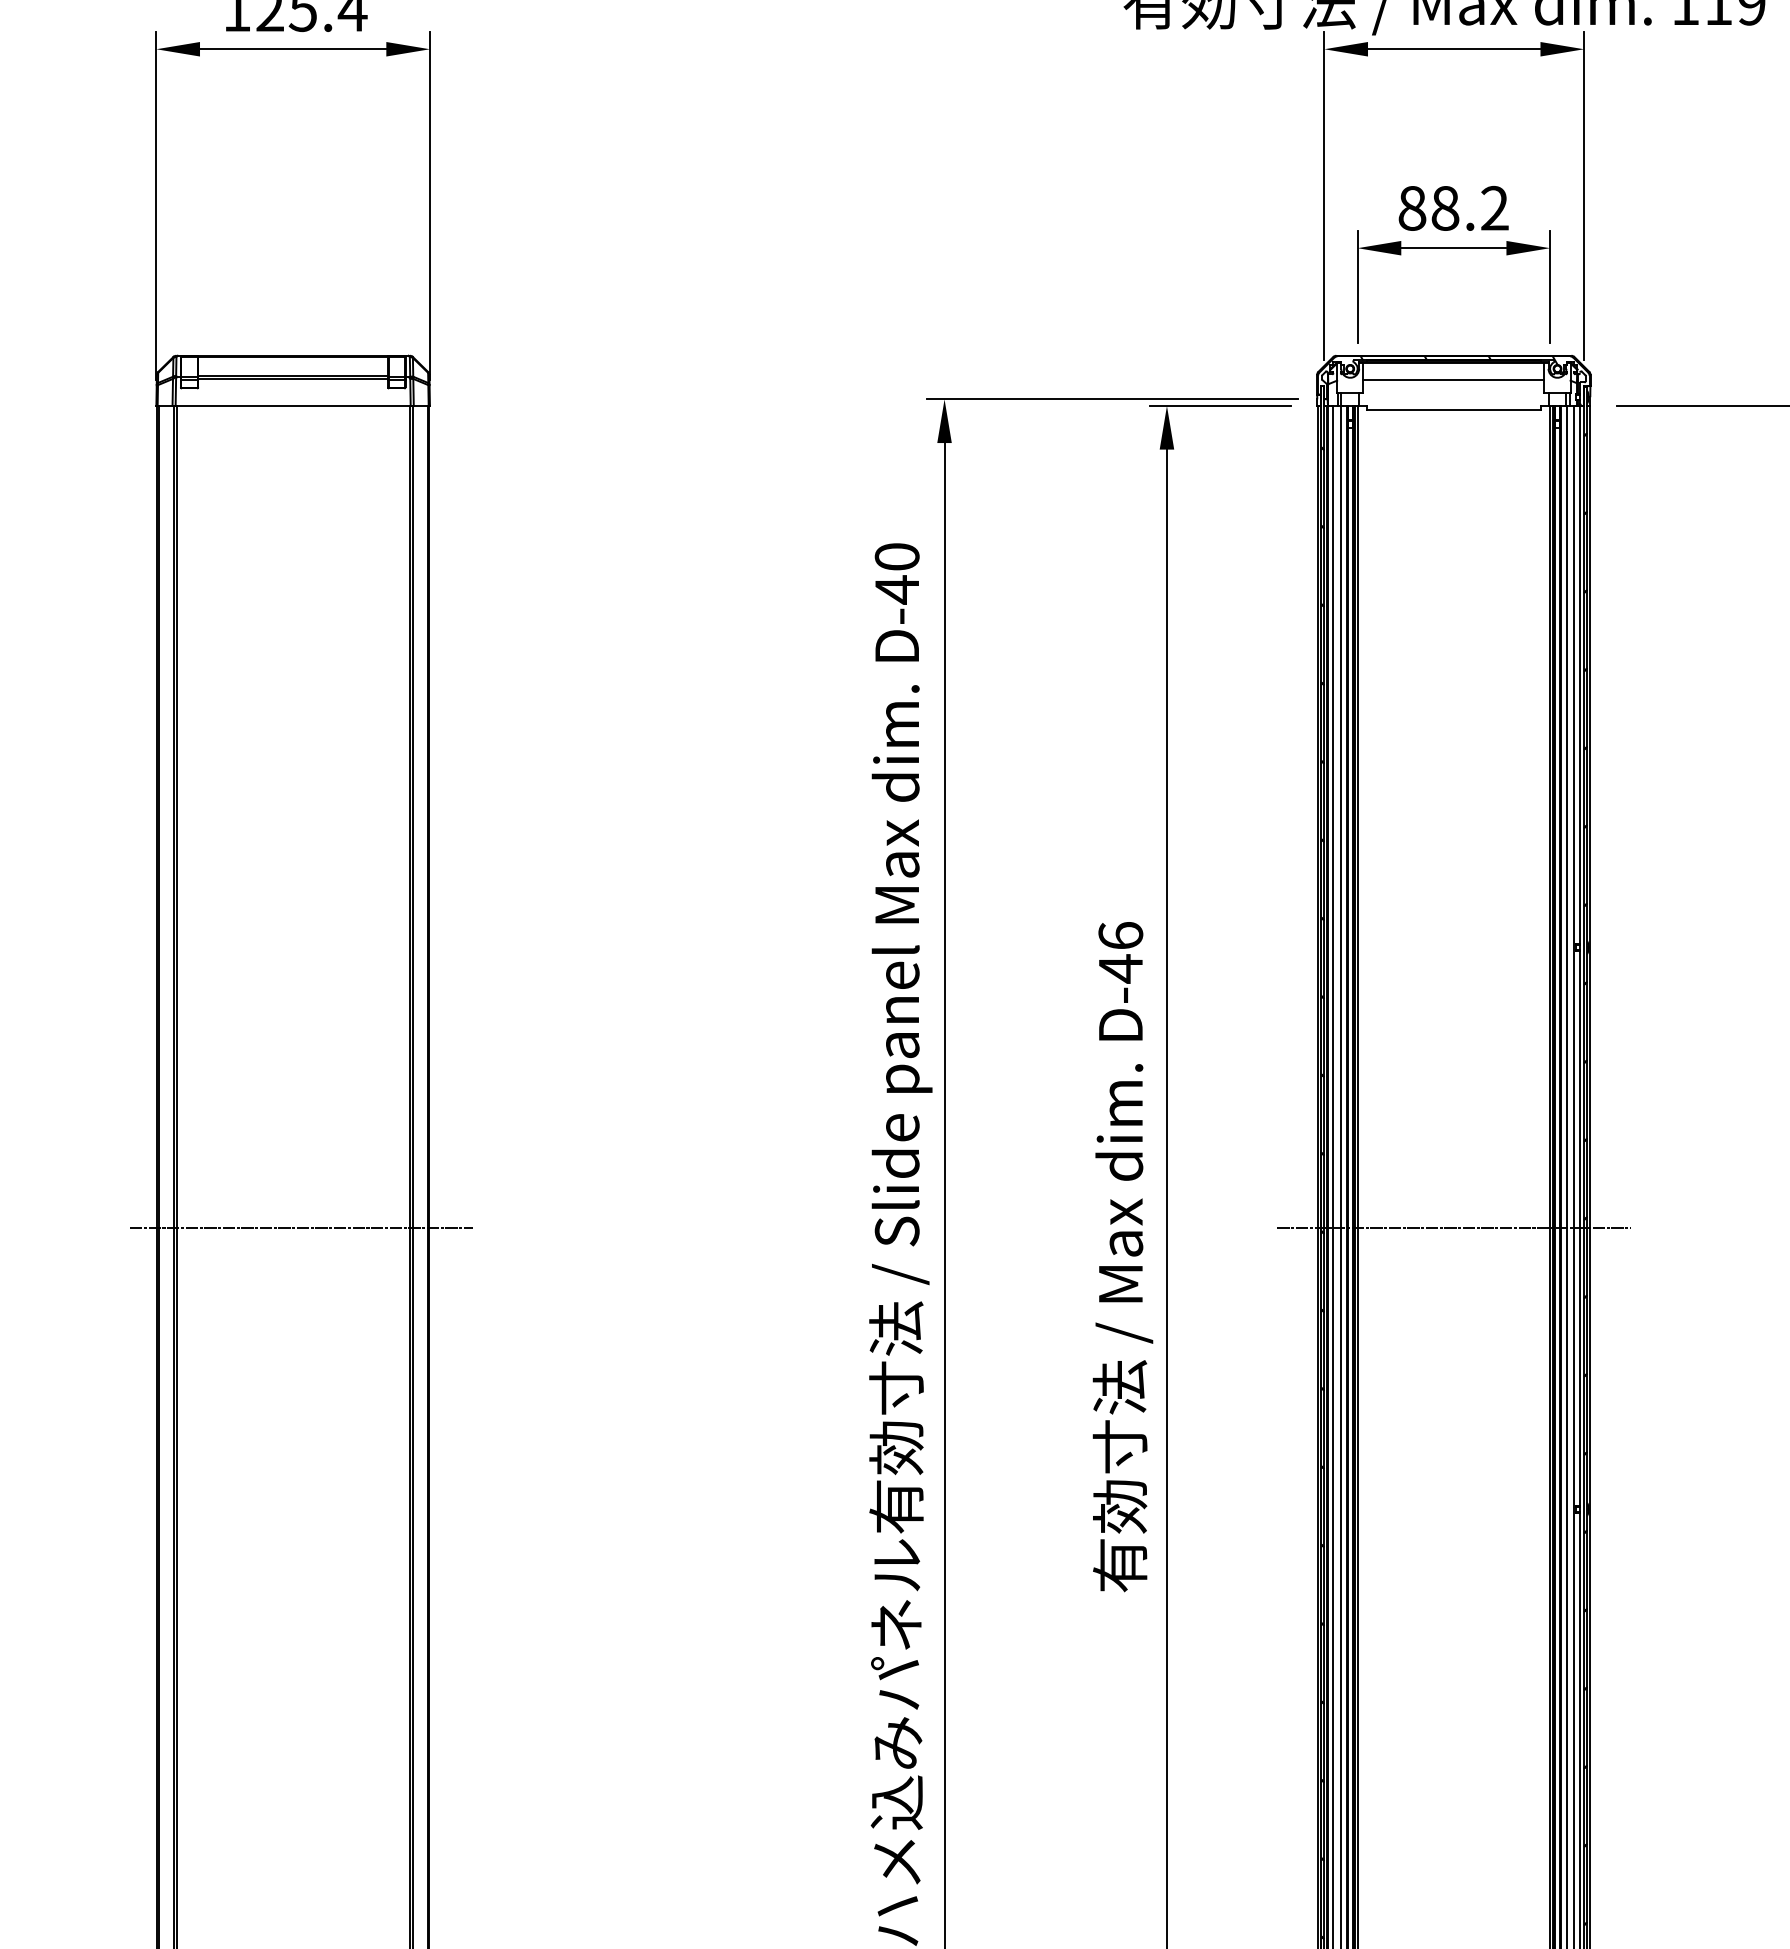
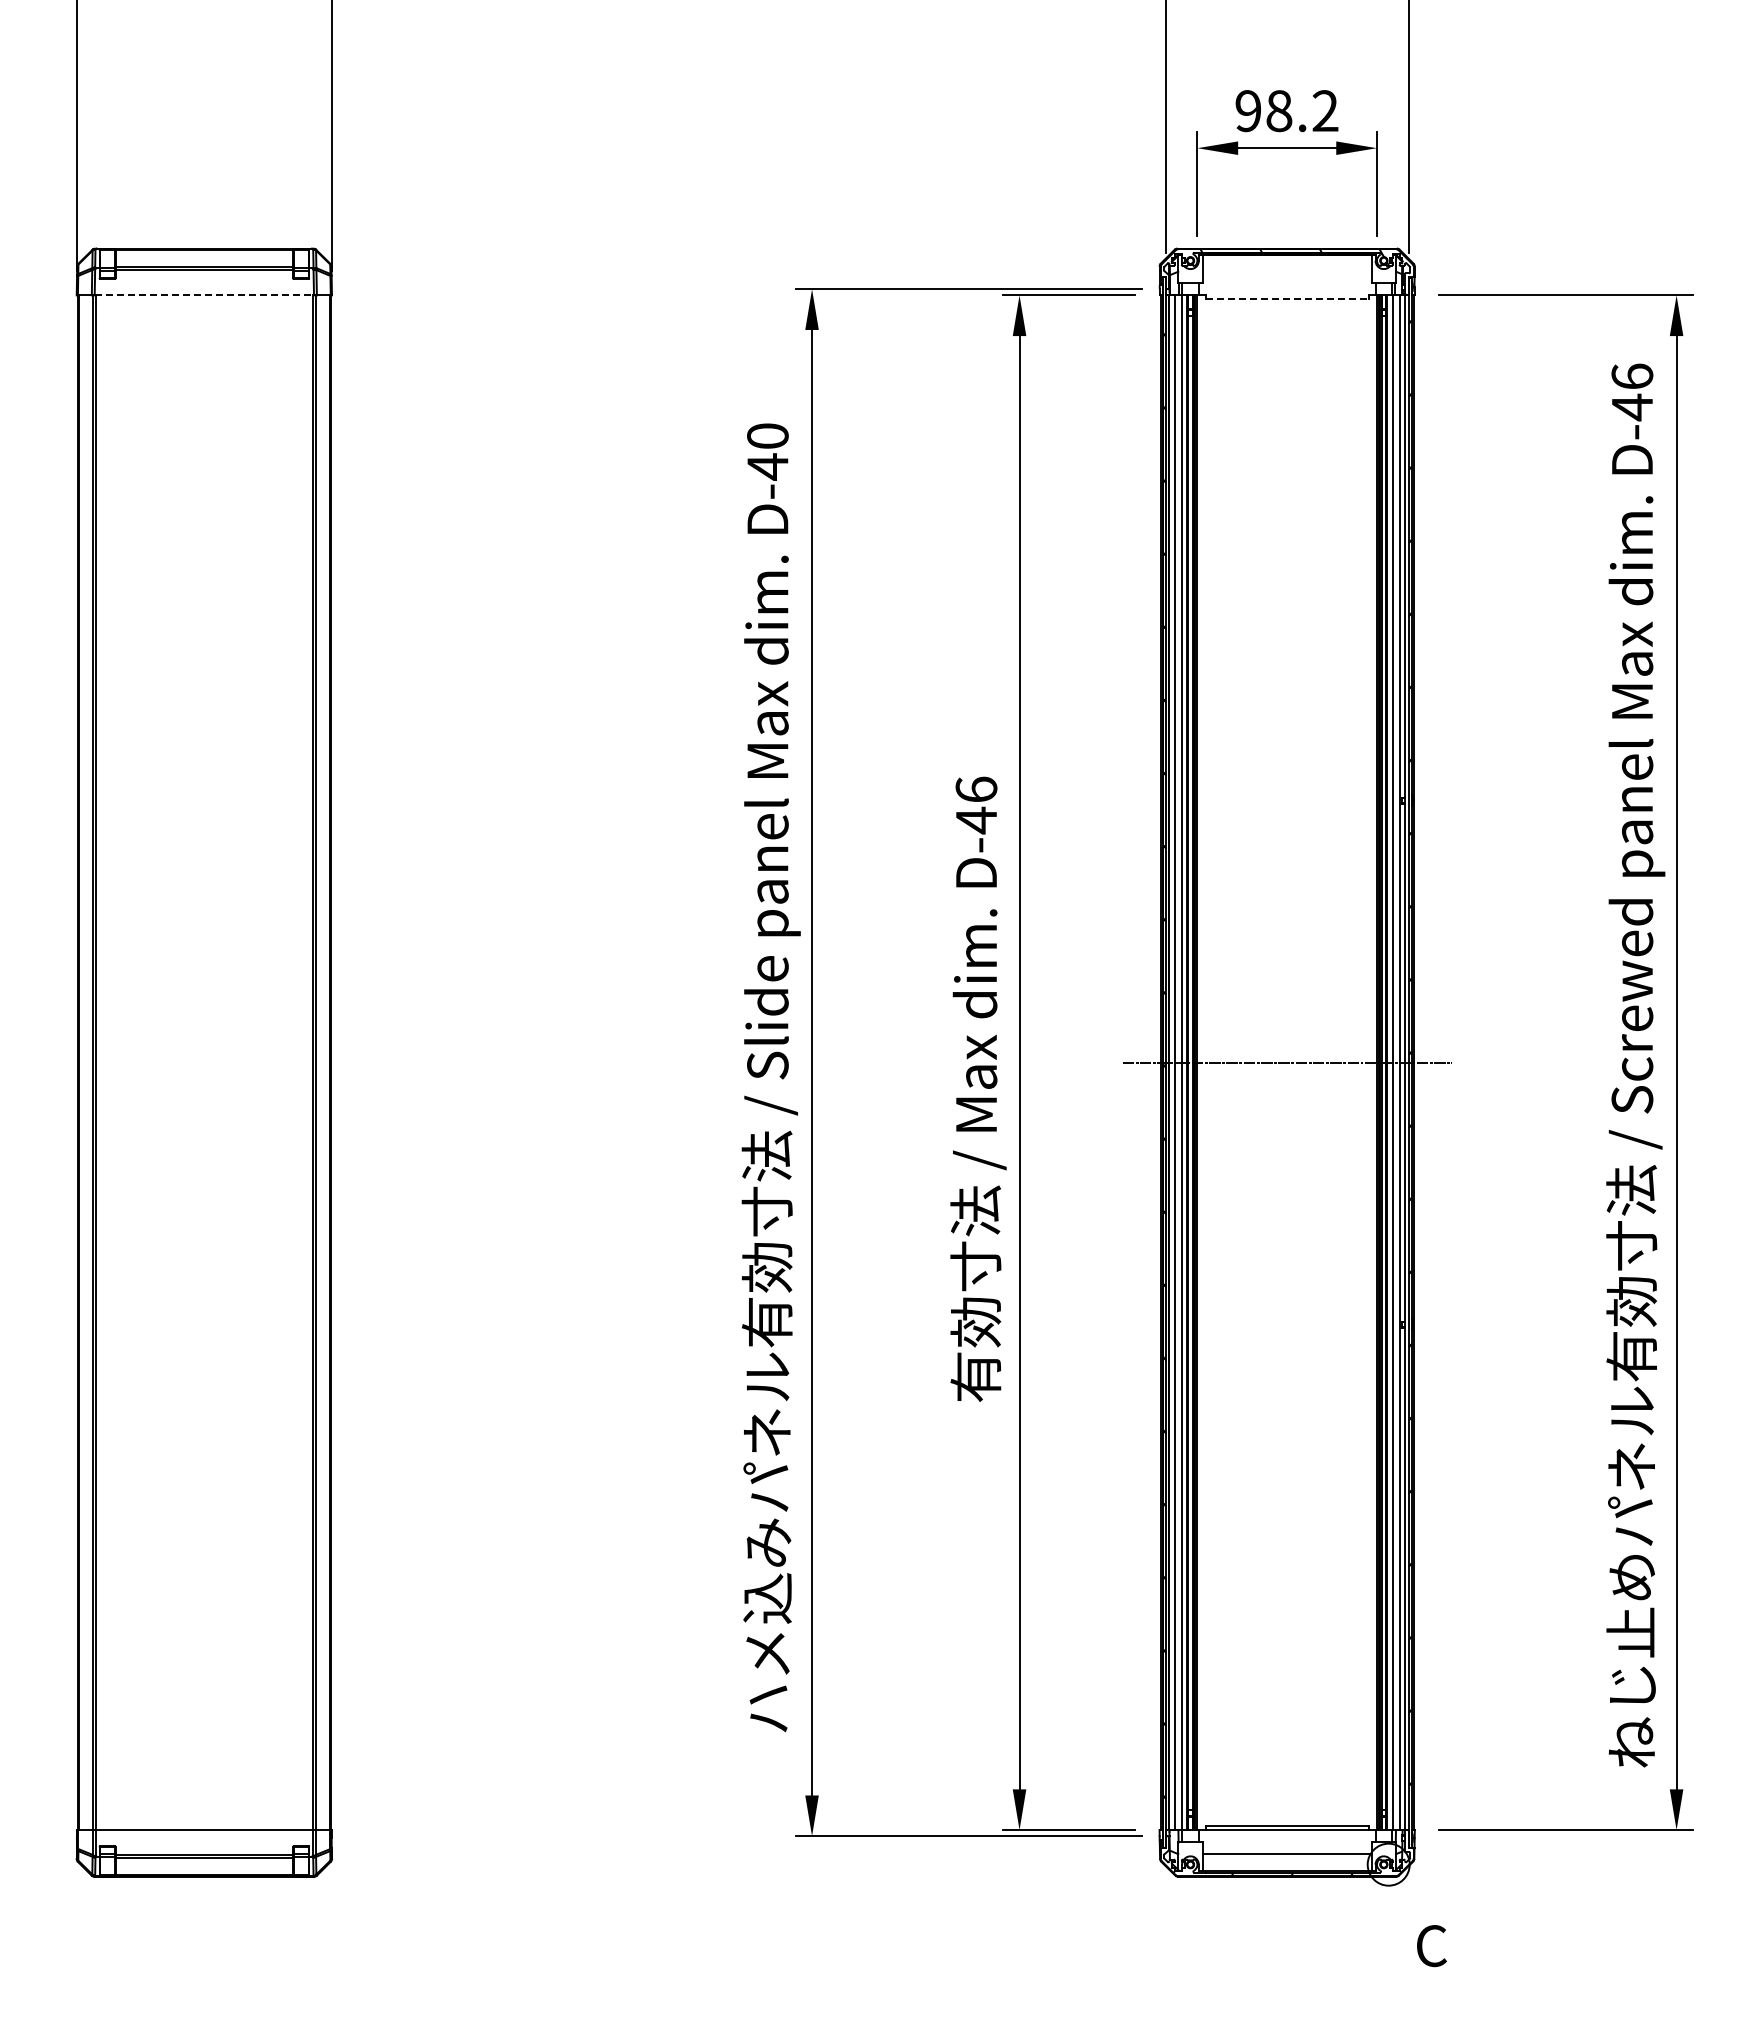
text: (1412, 208) -> (1248, 111), 88.2 -> 98.2
line: (1453, 380) -> (1286, 271), removed
line: (293, 406) -> (204, 295), solid -> dashed
line: (1454, 410) -> (1287, 299), solid -> dashed
line: (300, 1228) -> (211, 1062), removed

